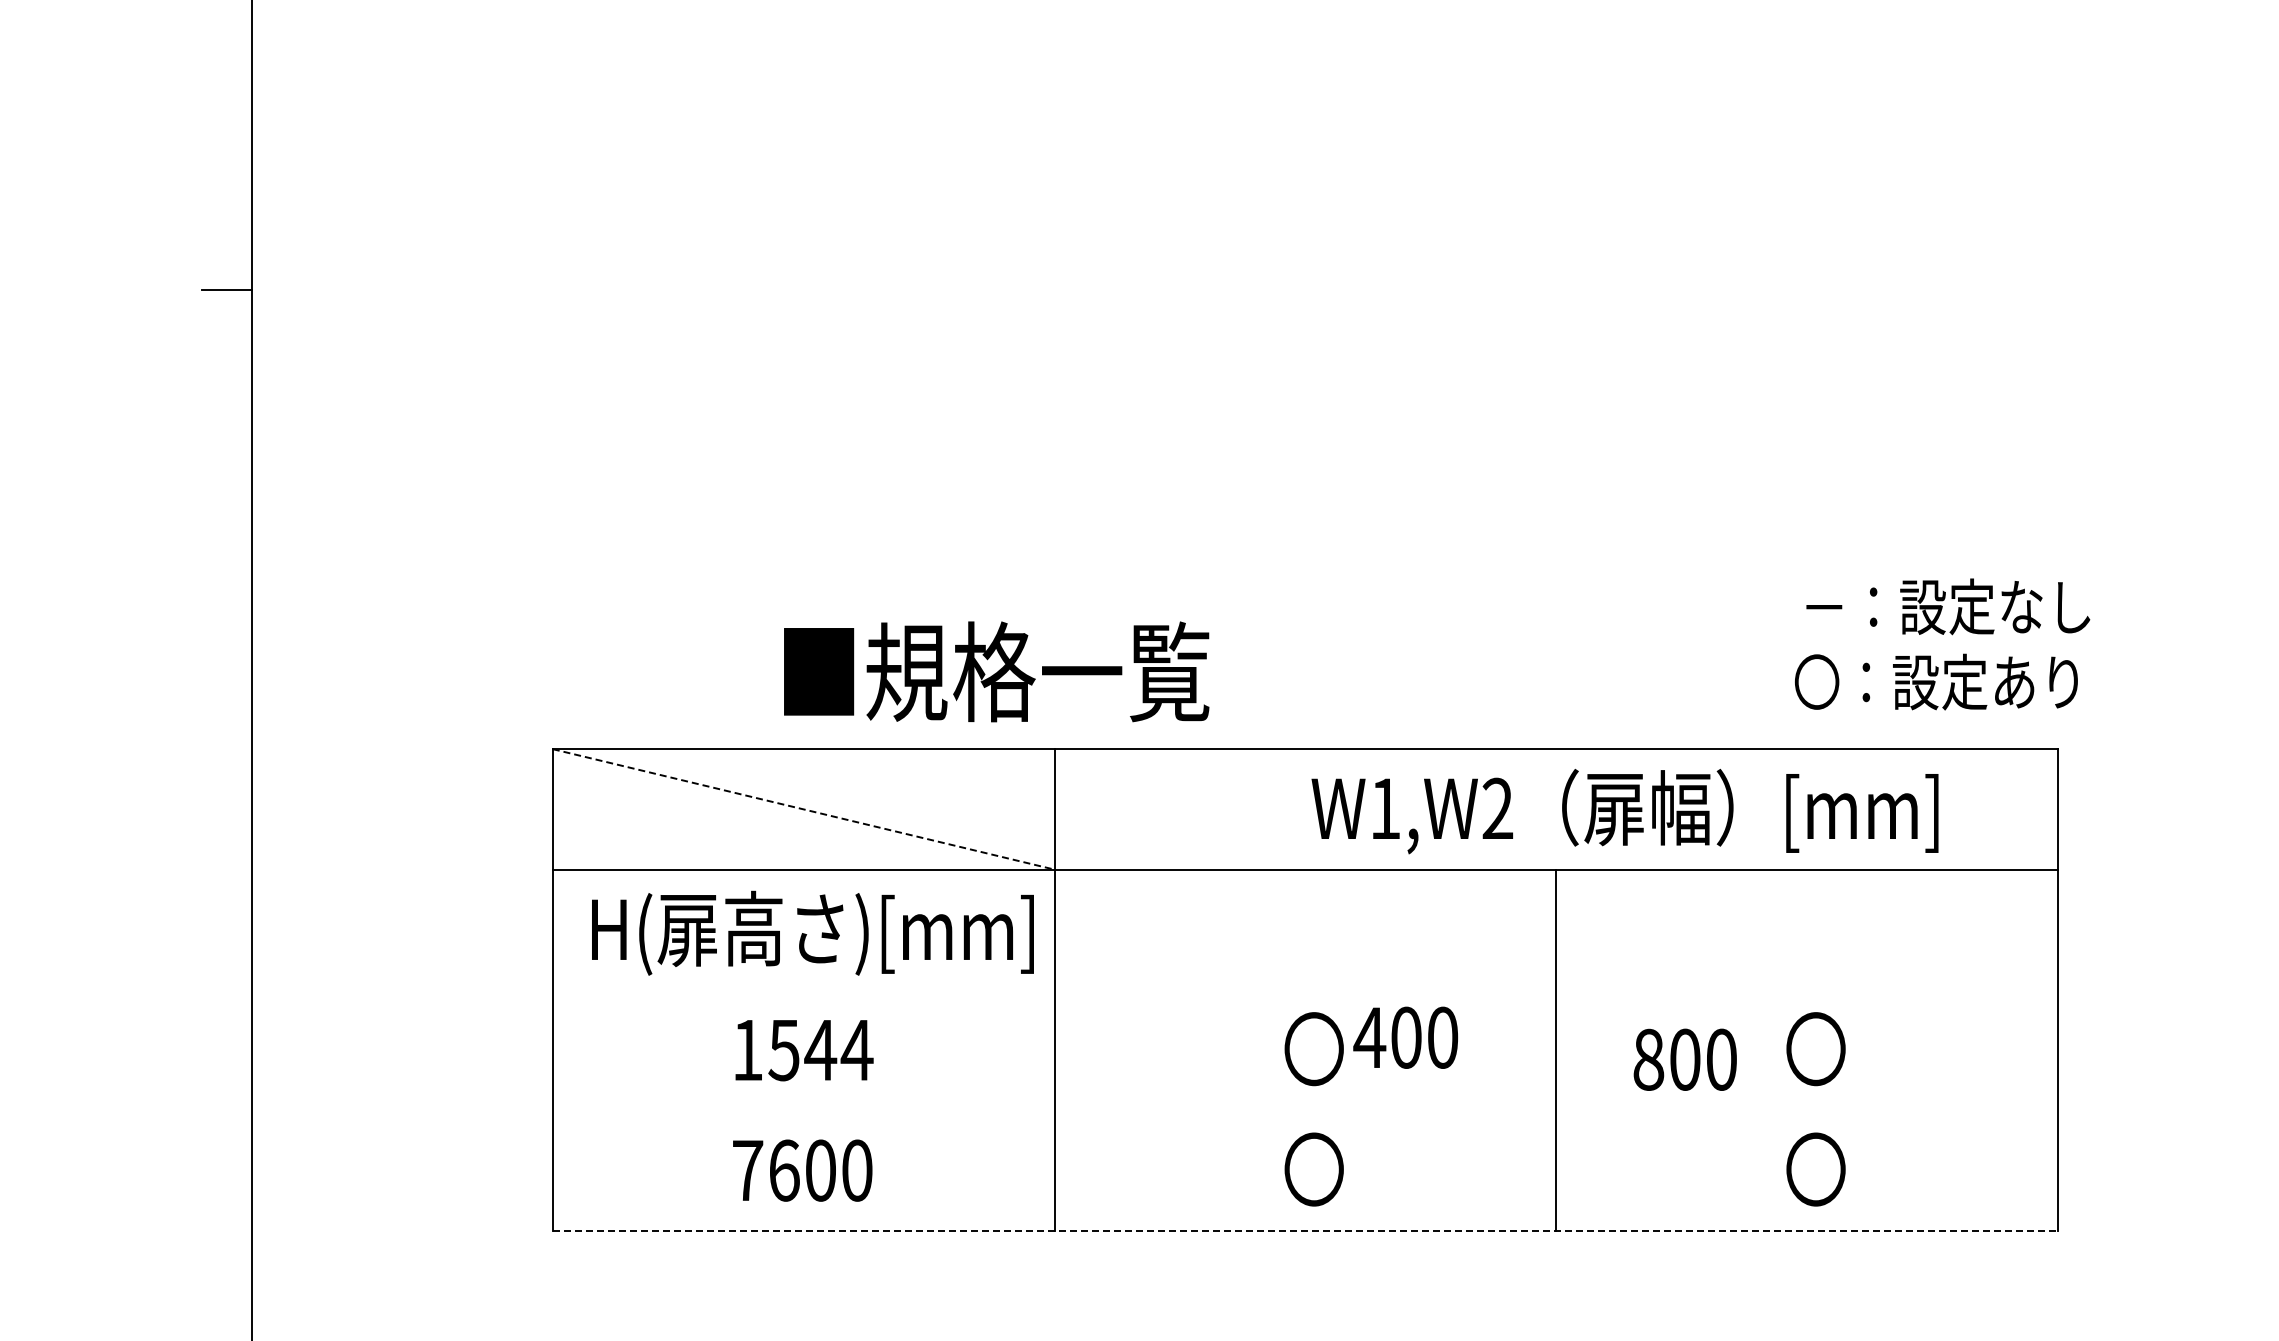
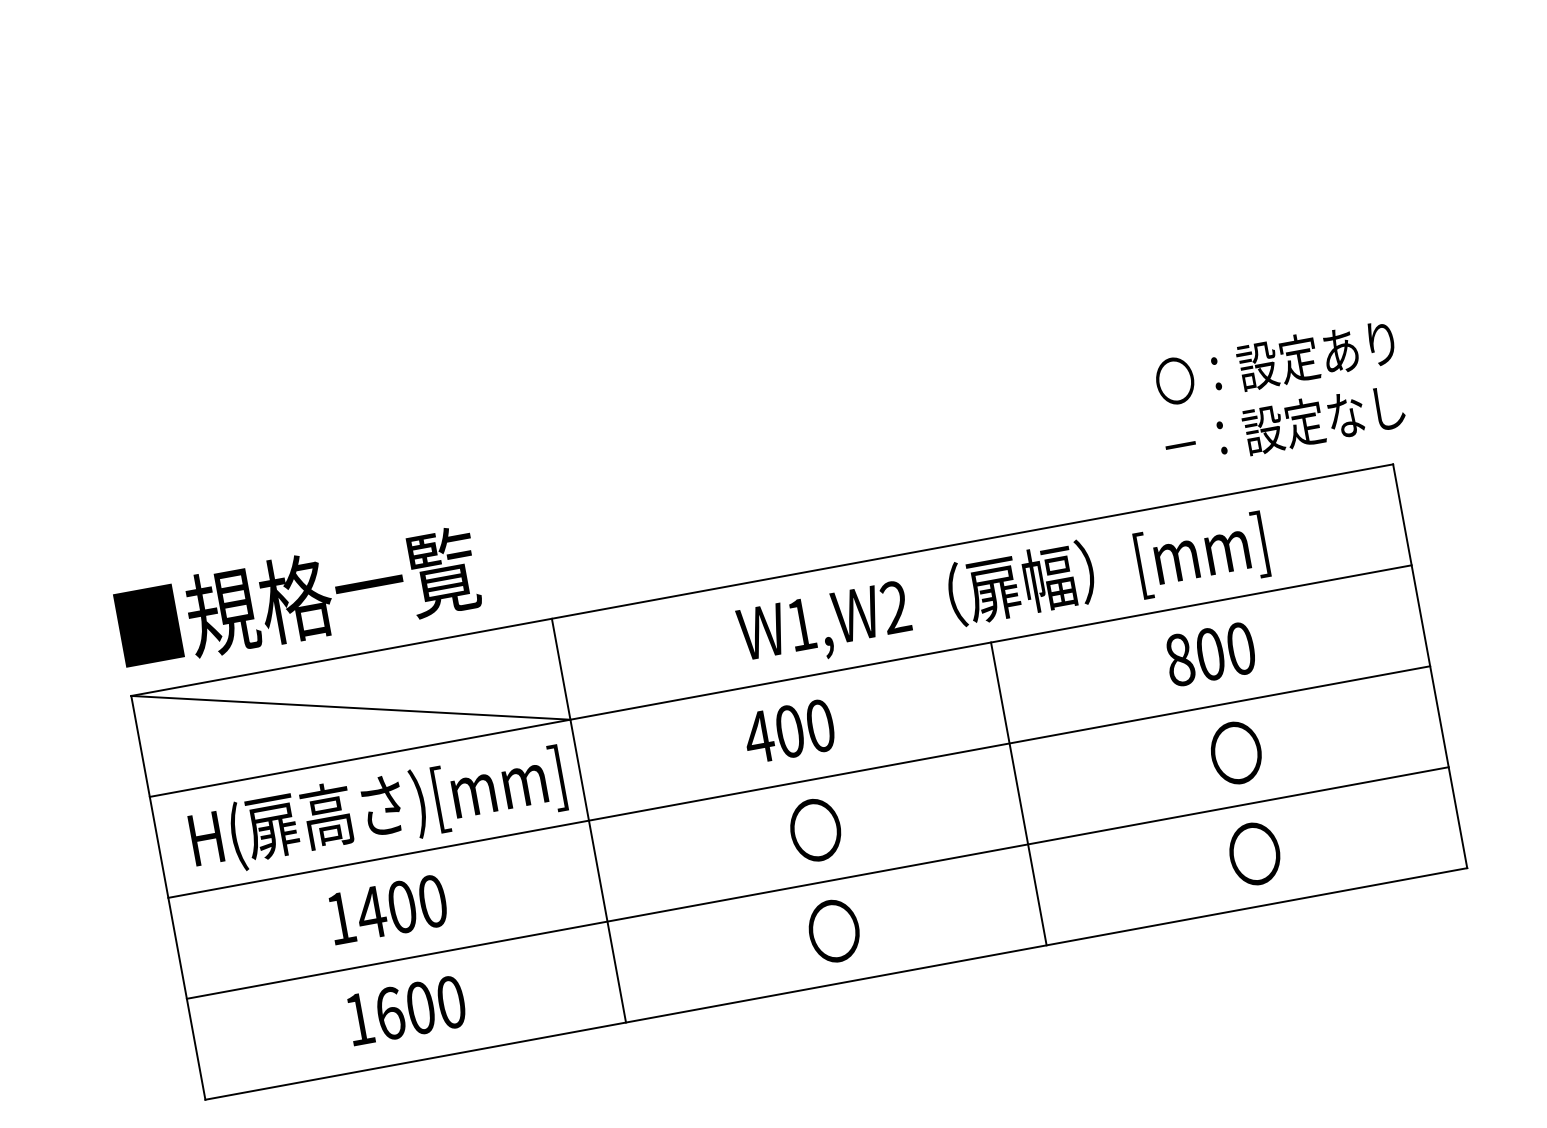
text: (1946, 606) -> (1277, 361), －：設定なし -> 〇：設定あり
text: (996, 671) -> (297, 598), moved
text: (1938, 681) -> (1282, 426), 〇：設定あり -> －：設定なし
line: (804, 809) -> (351, 707), dashed -> solid
text: (1624, 811) -> (1002, 590), moved
line: (1305, 990) -> (799, 782), added
text: (1405, 1037) -> (789, 731), moved
text: (820, 1050) -> (402, 907), 1544 -> 1400
text: (1684, 1059) -> (1209, 654), moved
line: (1305, 1110) -> (817, 883), added
text: (748, 1170) -> (360, 1019), 7600 -> 1600
line: (1305, 1230) -> (836, 983), dashed -> solid

